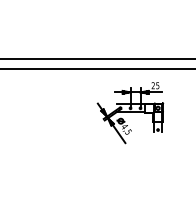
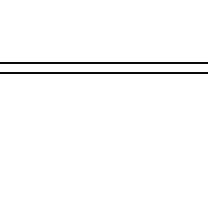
part: (130, 113) -> (138, 120), removed

